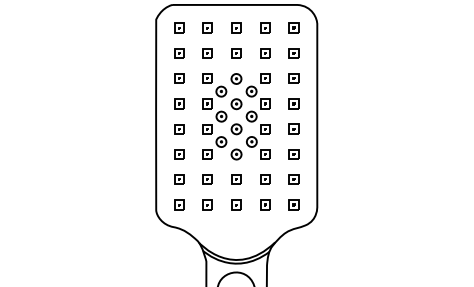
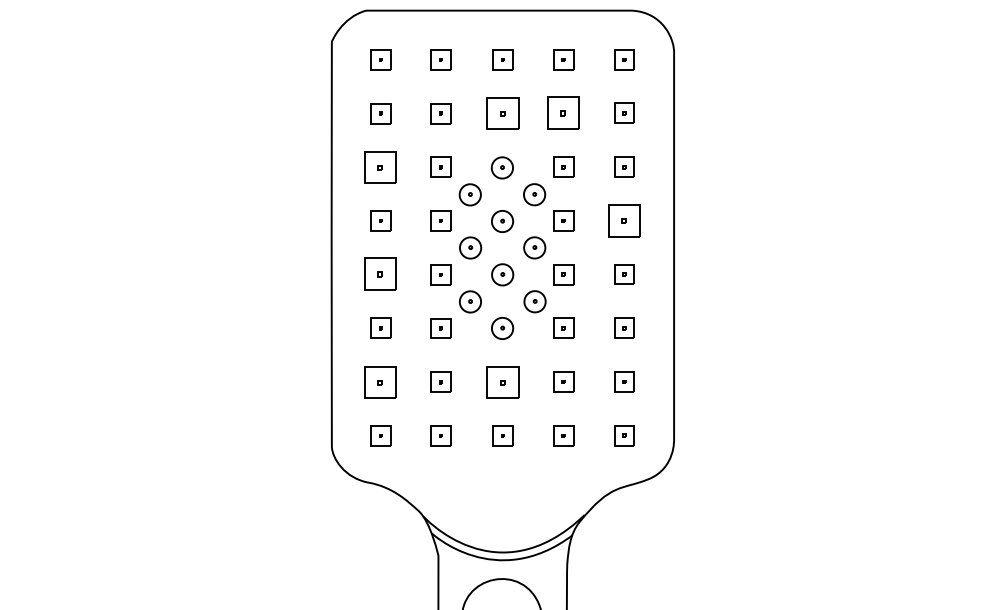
part: (236, 53) -> (502, 113), size x1.6
part: (265, 53) -> (564, 113), size x1.6
part: (179, 78) -> (381, 166), size x1.6
part: (293, 103) -> (623, 220), size x1.6
part: (179, 129) -> (381, 275), size x1.6
part: (179, 179) -> (381, 381), size x1.6
part: (236, 179) -> (502, 381), size x1.6

